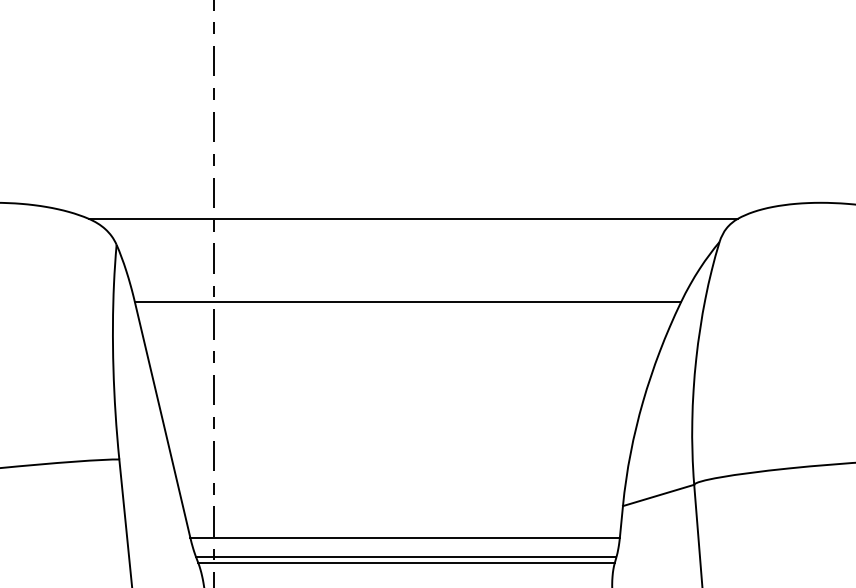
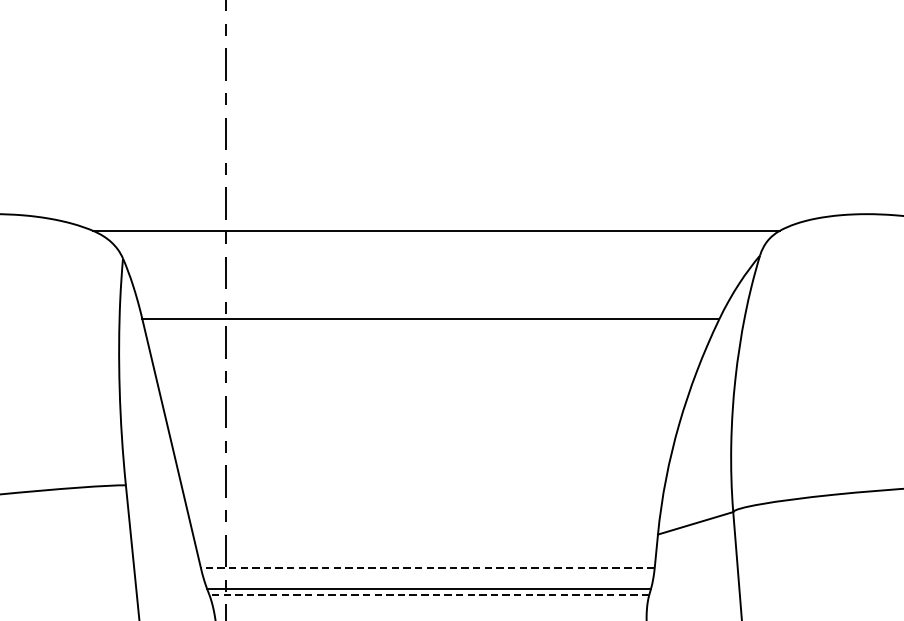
line: (405, 537) -> (428, 567), solid -> dashed
line: (406, 563) -> (429, 595), solid -> dashed

